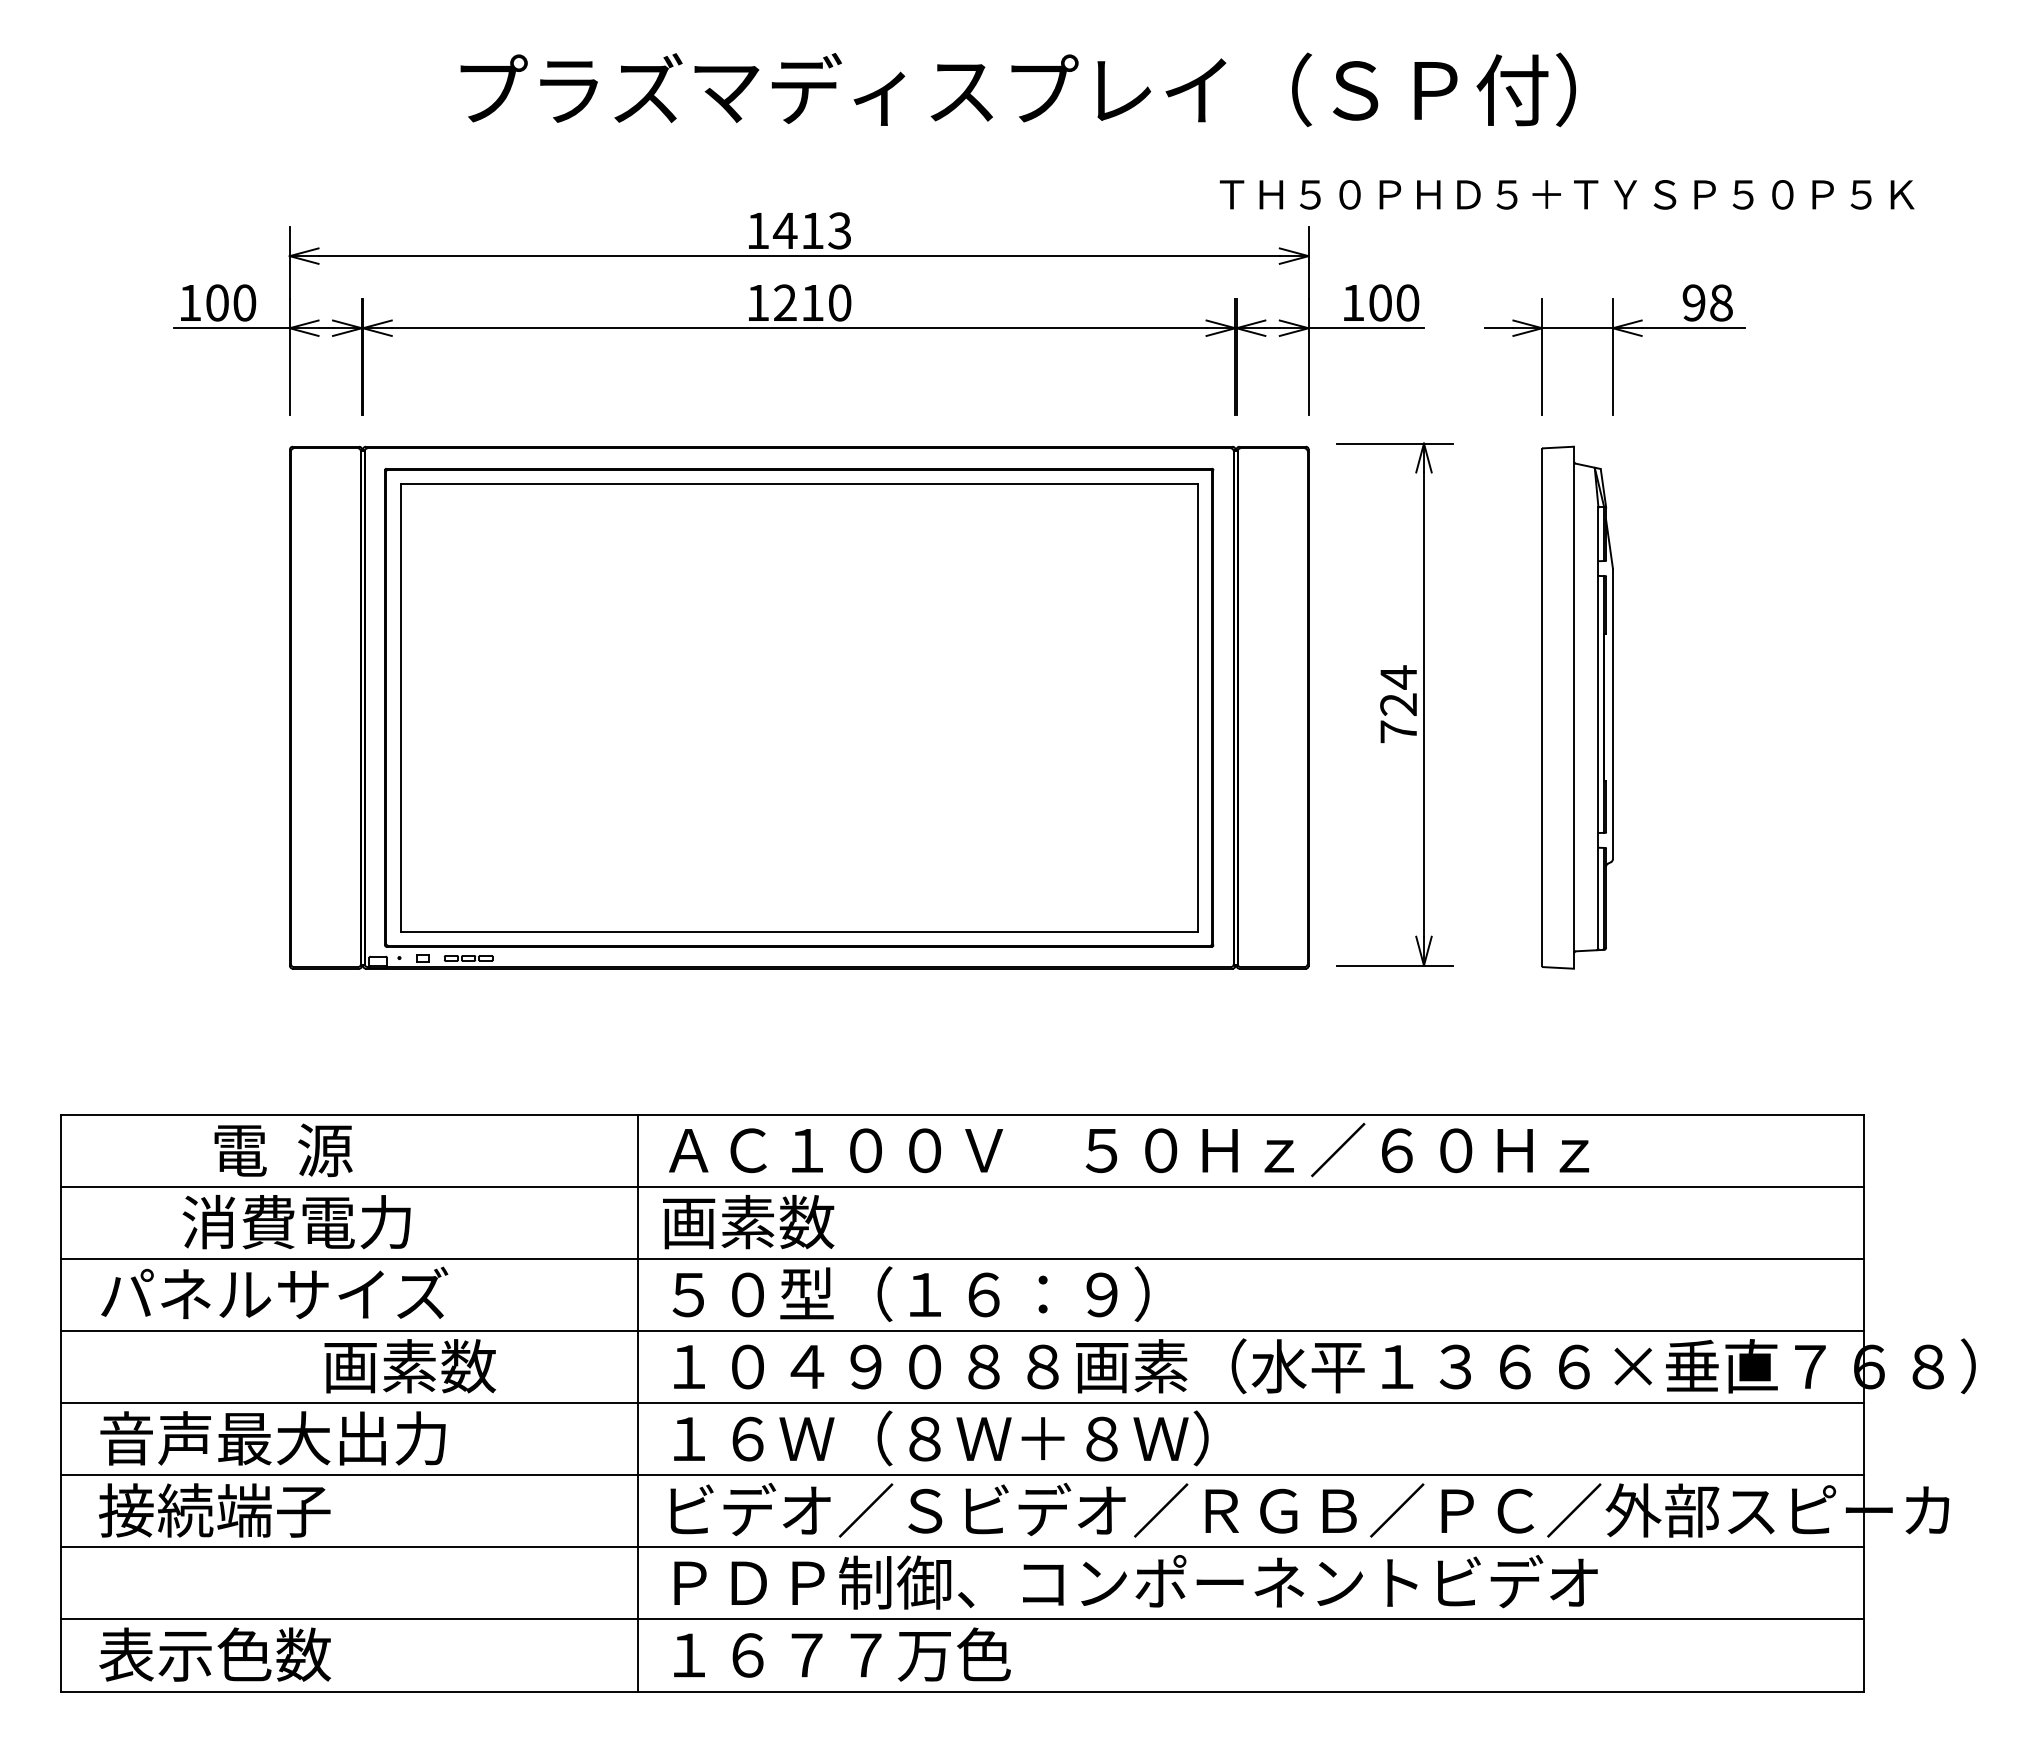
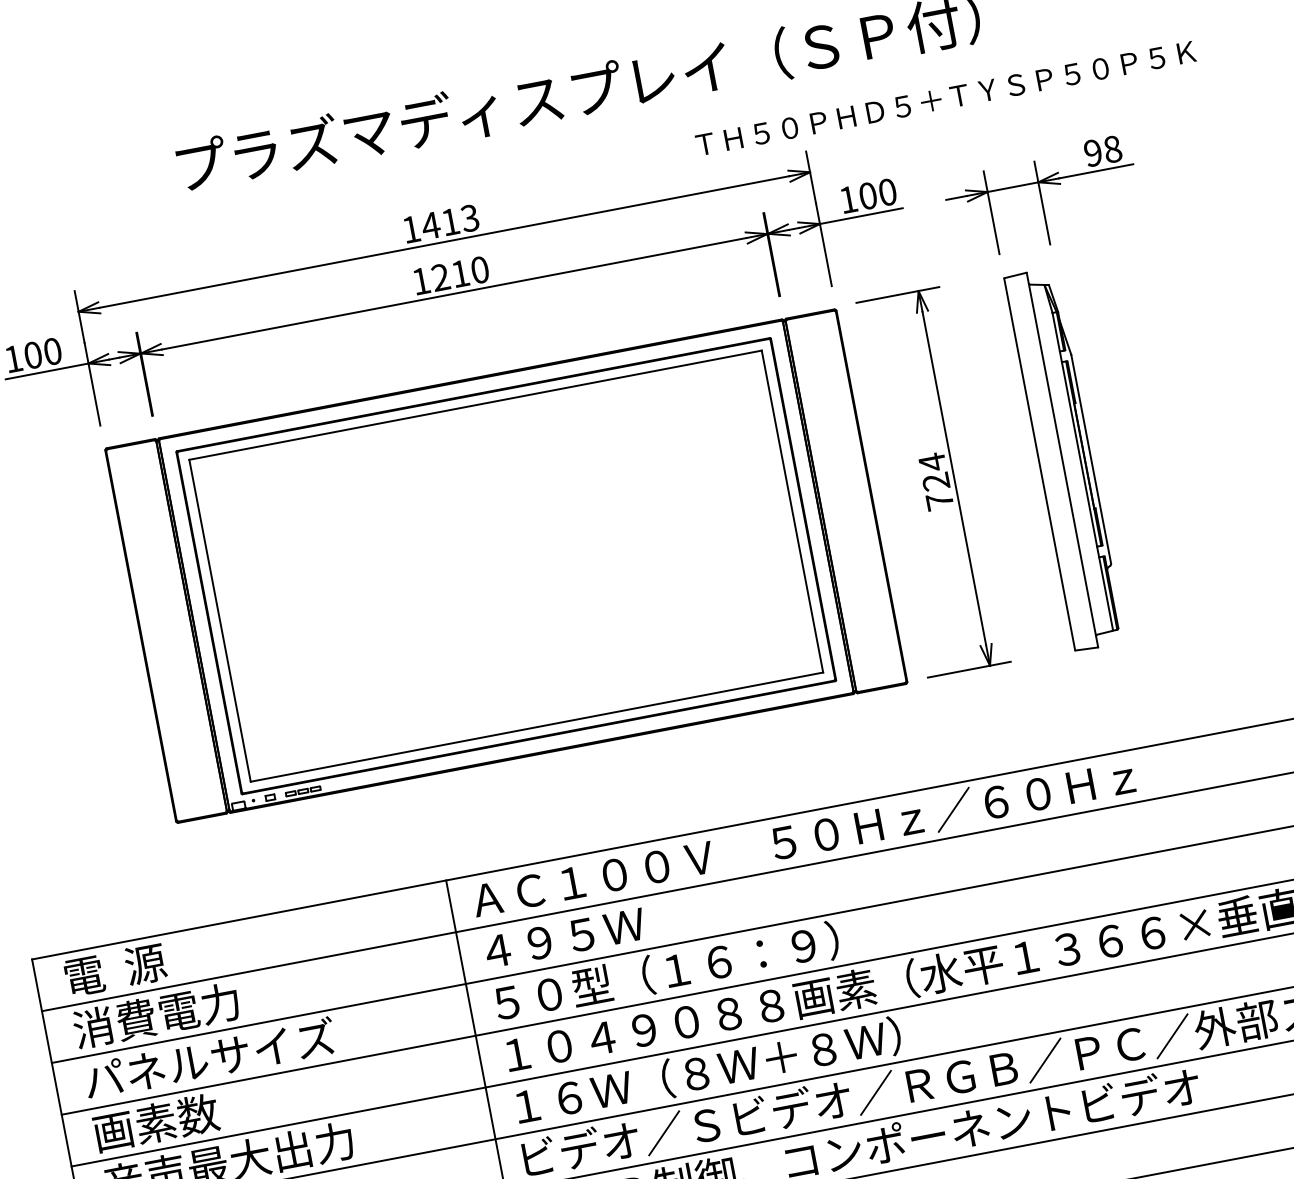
text: (1566, 194) -> (945, 98), moved
text: (283, 1150) -> (115, 970), moved
text: (296, 1222) -> (156, 1015), moved
text: (778, 1222) -> (561, 938), 画素数 -> ４９５Ｗ
text: (410, 1366) -> (156, 1122), moved

